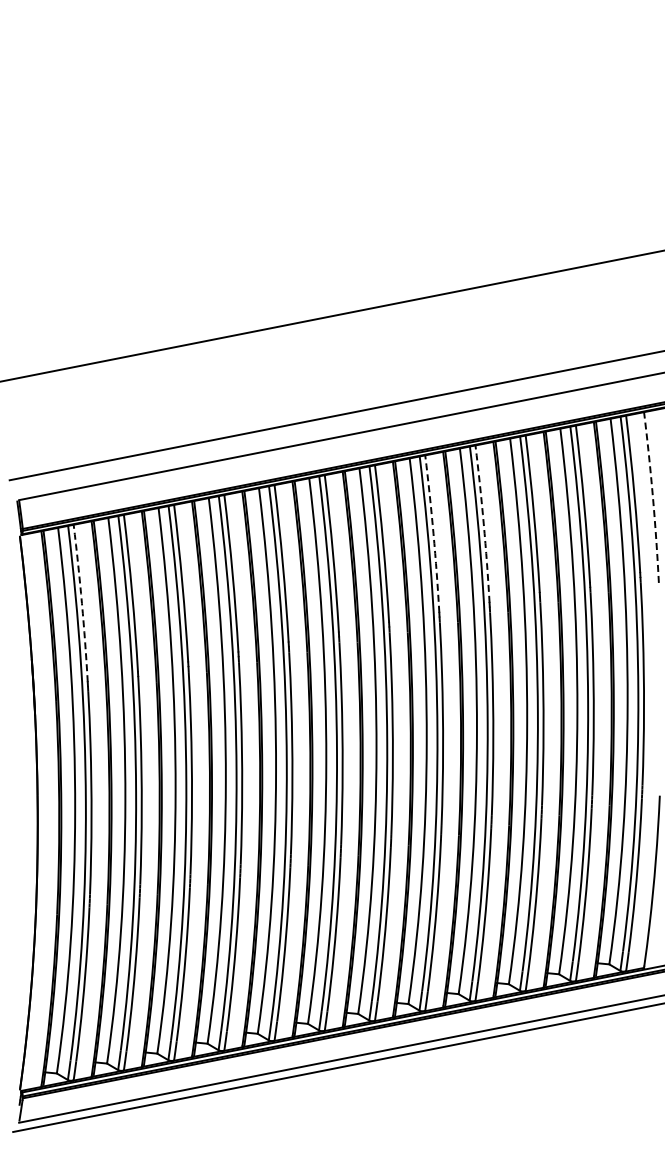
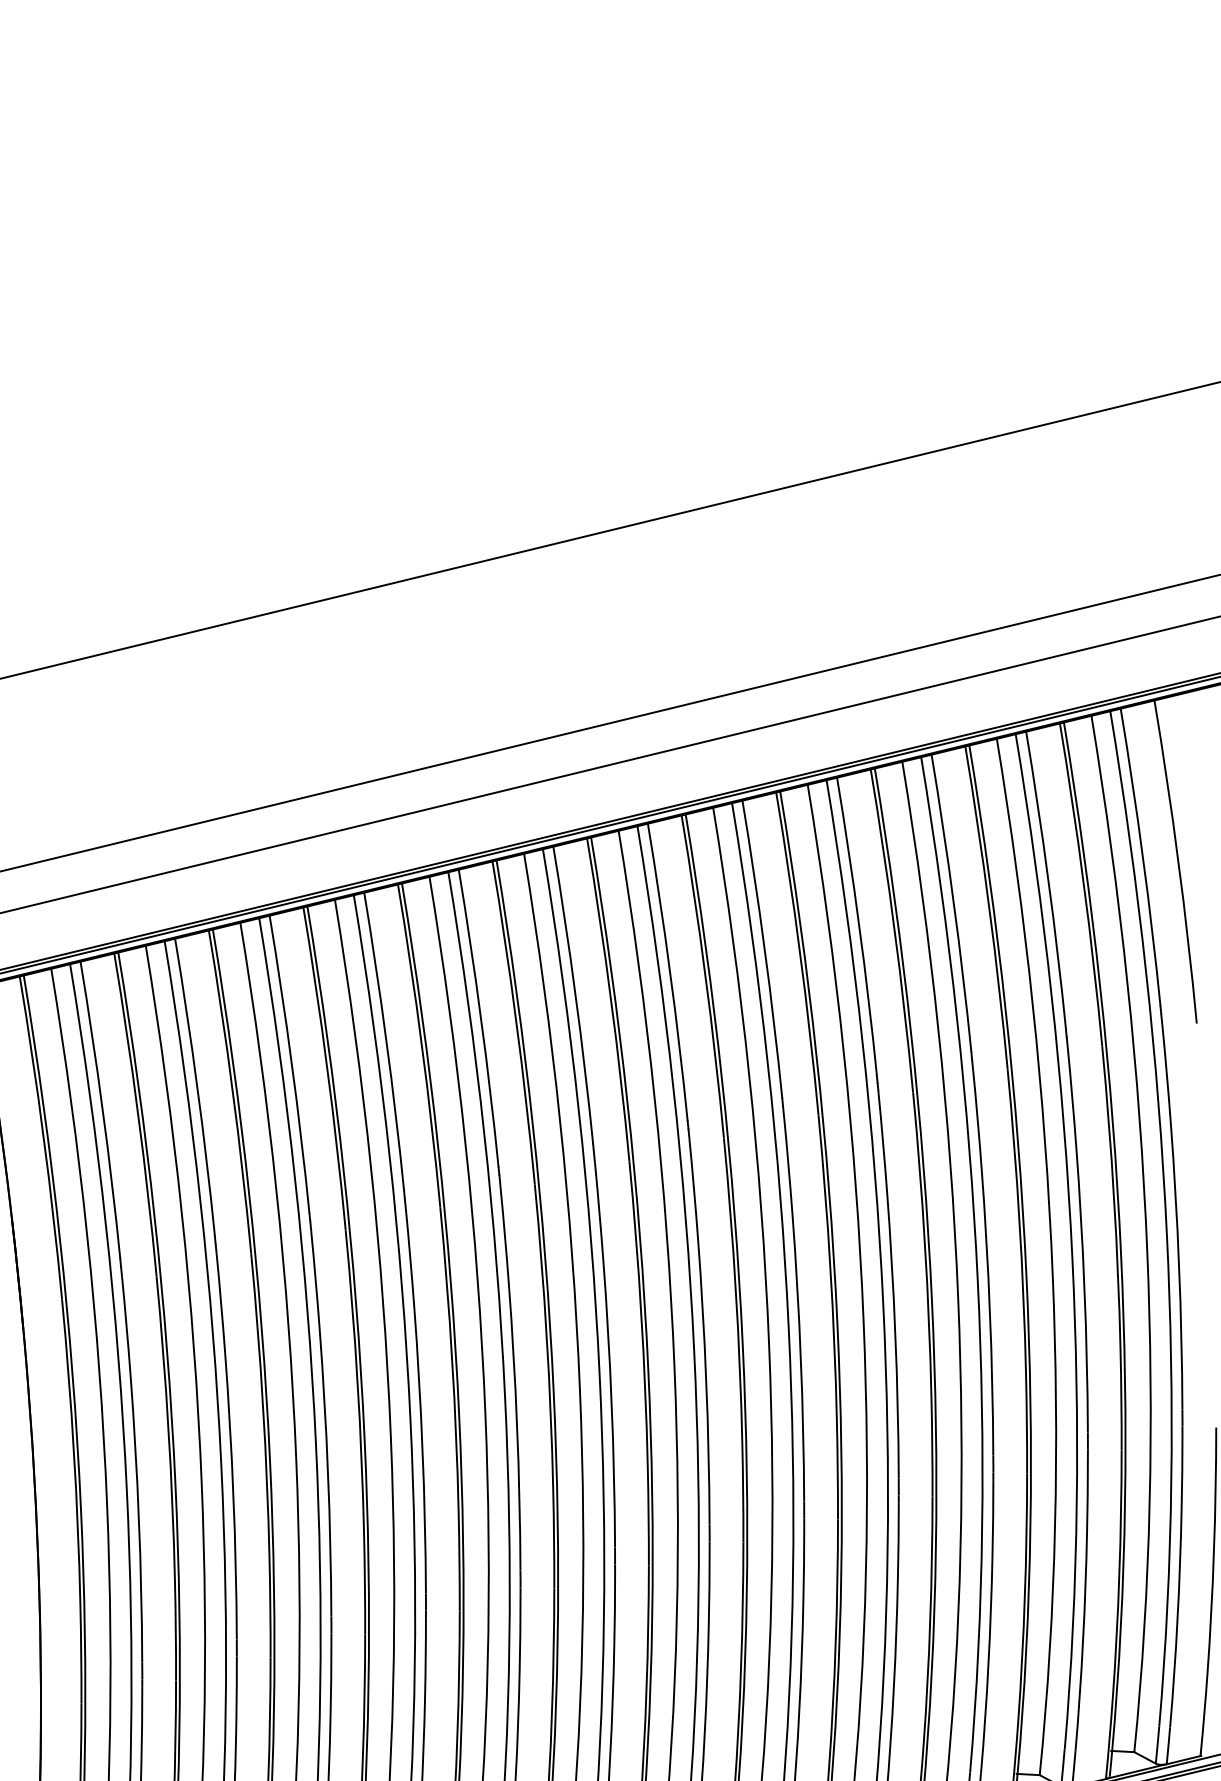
arc: (652, 497) -> (1177, 861), dashed -> solid
arc: (483, 523) -> (858, 925), dashed -> solid
arc: (433, 533) -> (764, 948), dashed -> solid
arc: (81, 603) -> (101, 1110), dashed -> solid

